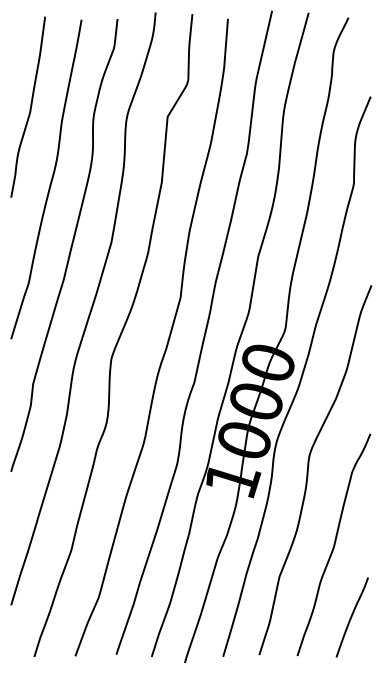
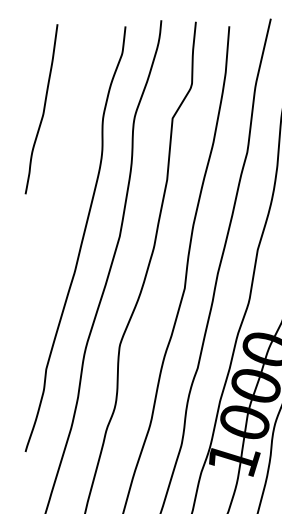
curve: (50, 180) -> (62, 178), removed

